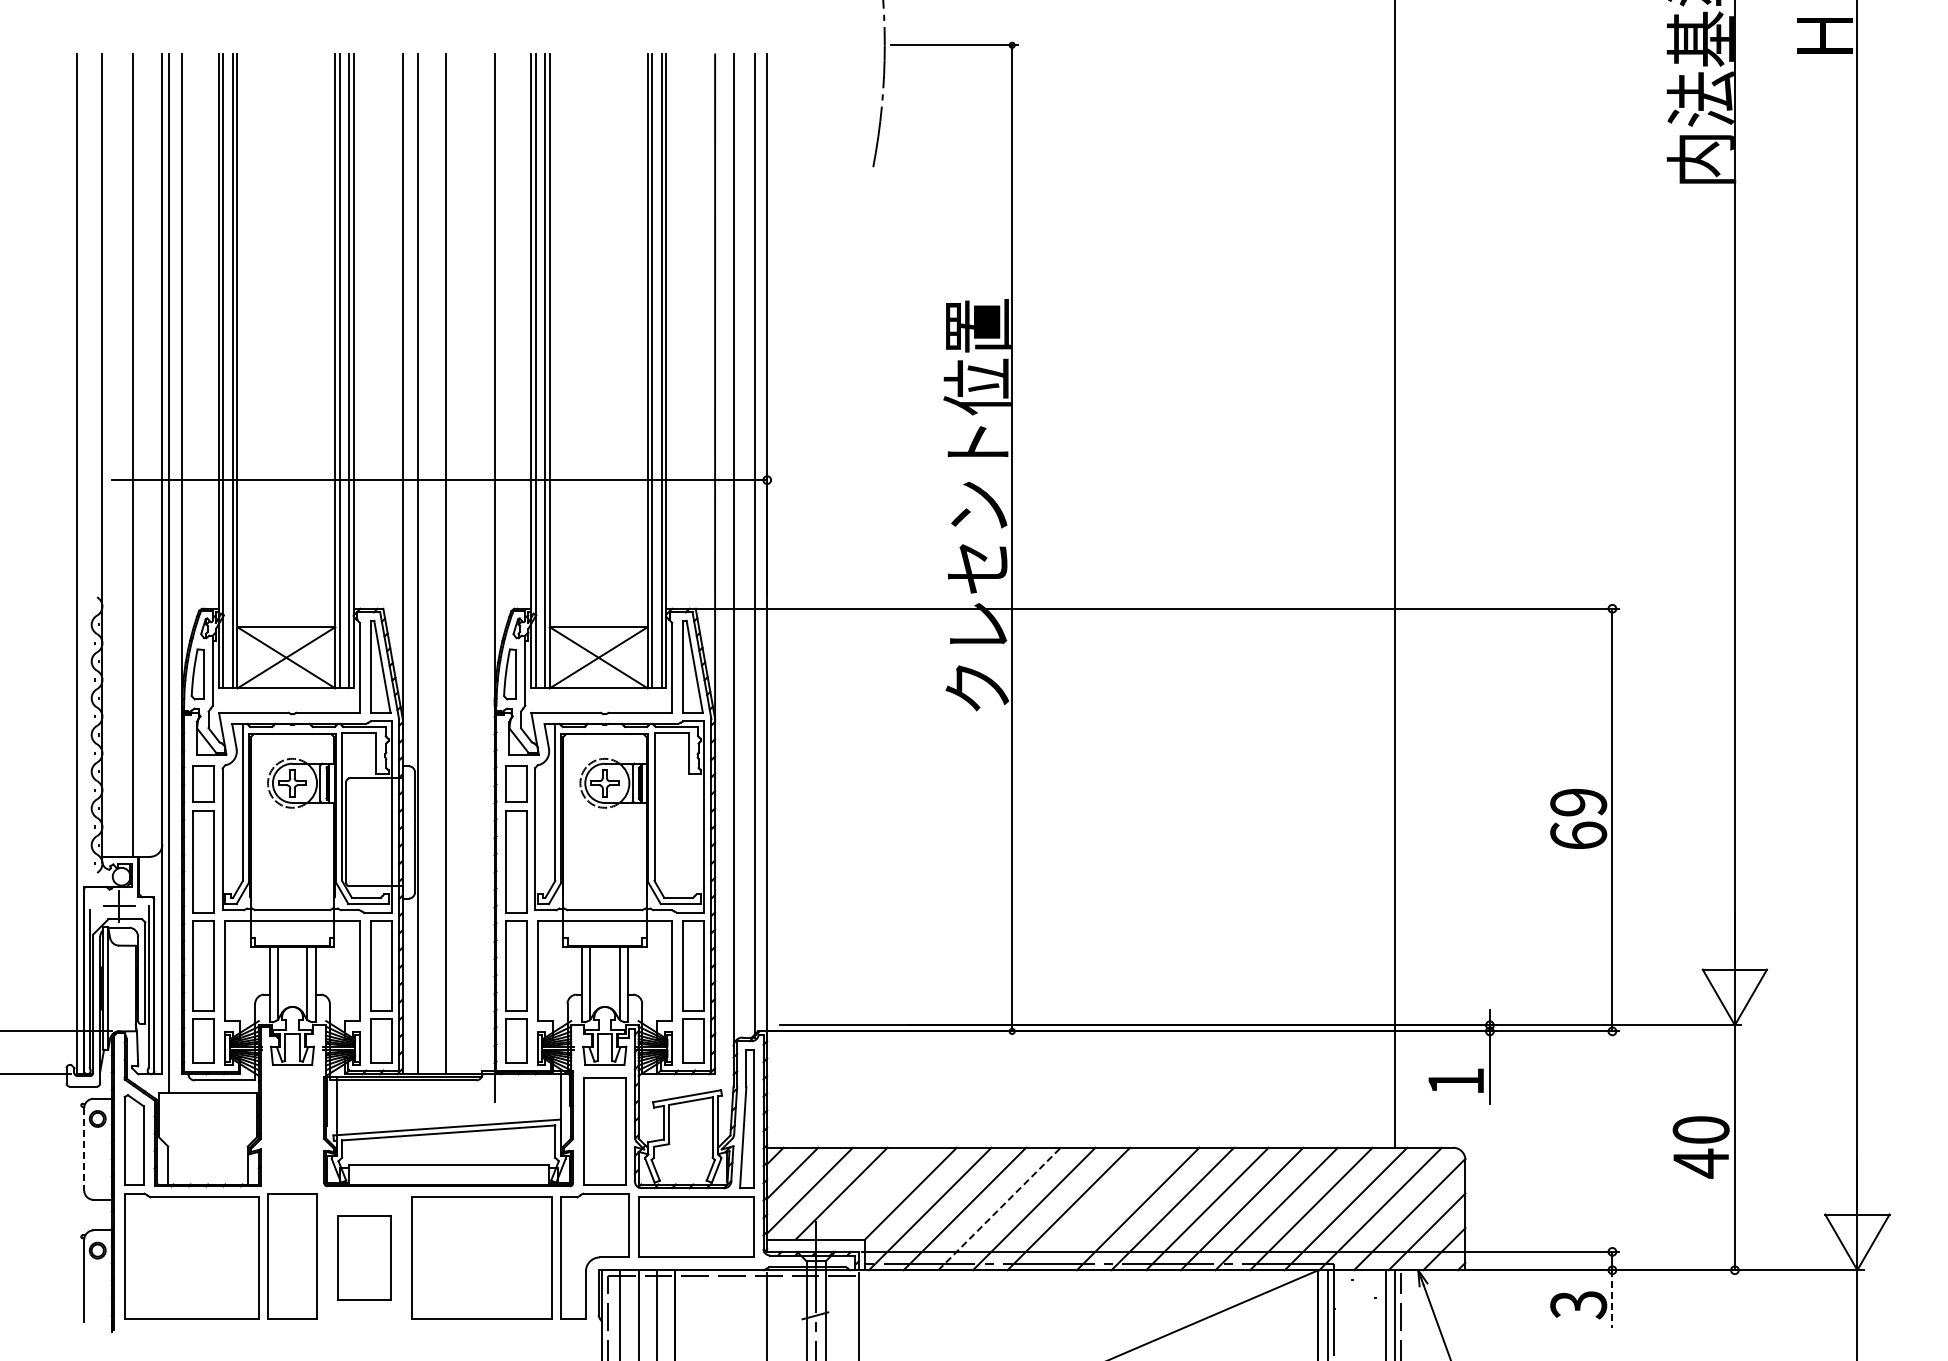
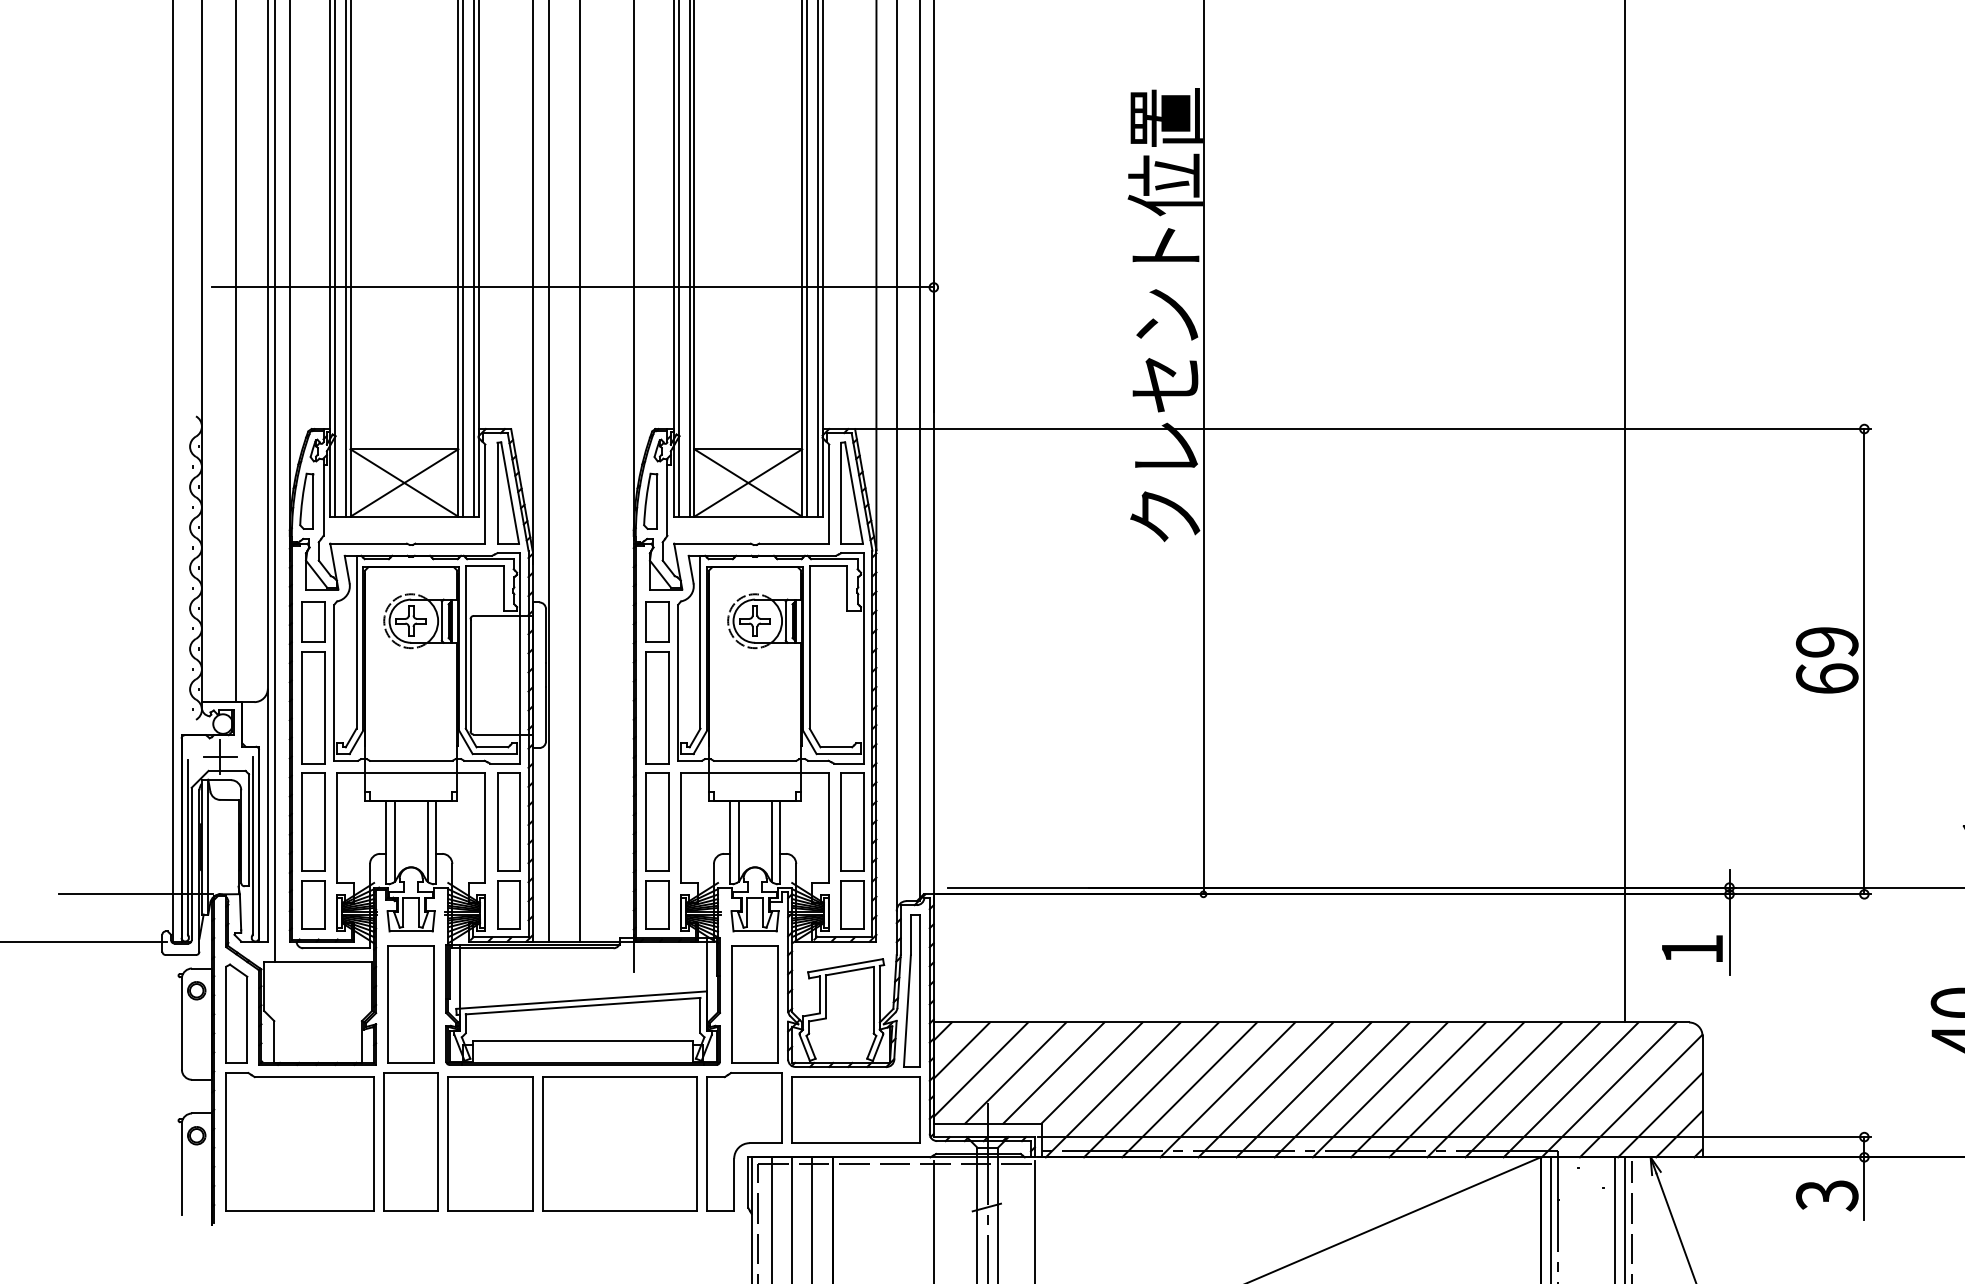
part: (292, 1131) -> (411, 1004), added
line: (84, 1149) -> (182, 1024), dashed -> solid
line: (876, 1193) -> (1054, 1072), added
line: (1103, 1208) -> (1304, 1089), added
line: (999, 1209) -> (1189, 1090), dashed -> solid
part: (364, 1257) -> (490, 1143), size x1.43
line: (1612, 1298) -> (1864, 1188), dashed -> solid

